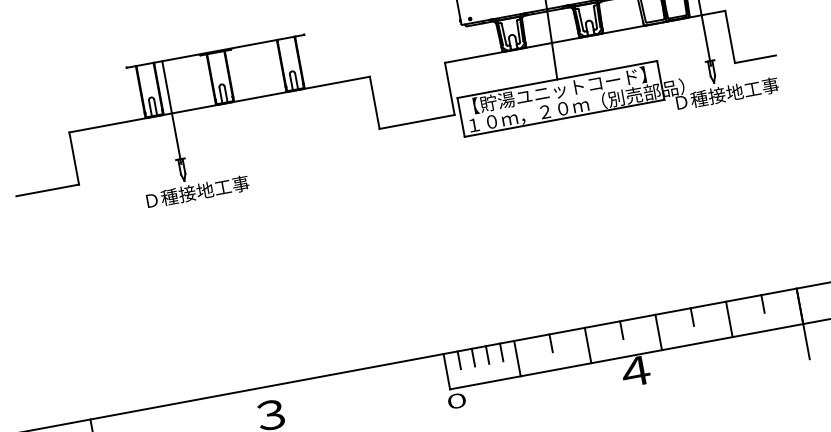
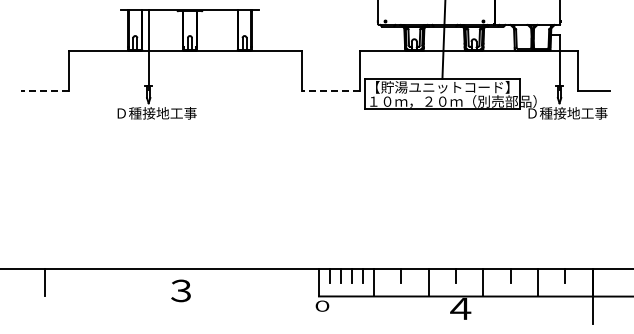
line: (416, 122) -> (330, 91), solid -> dashed
line: (47, 190) -> (44, 91), solid -> dashed

